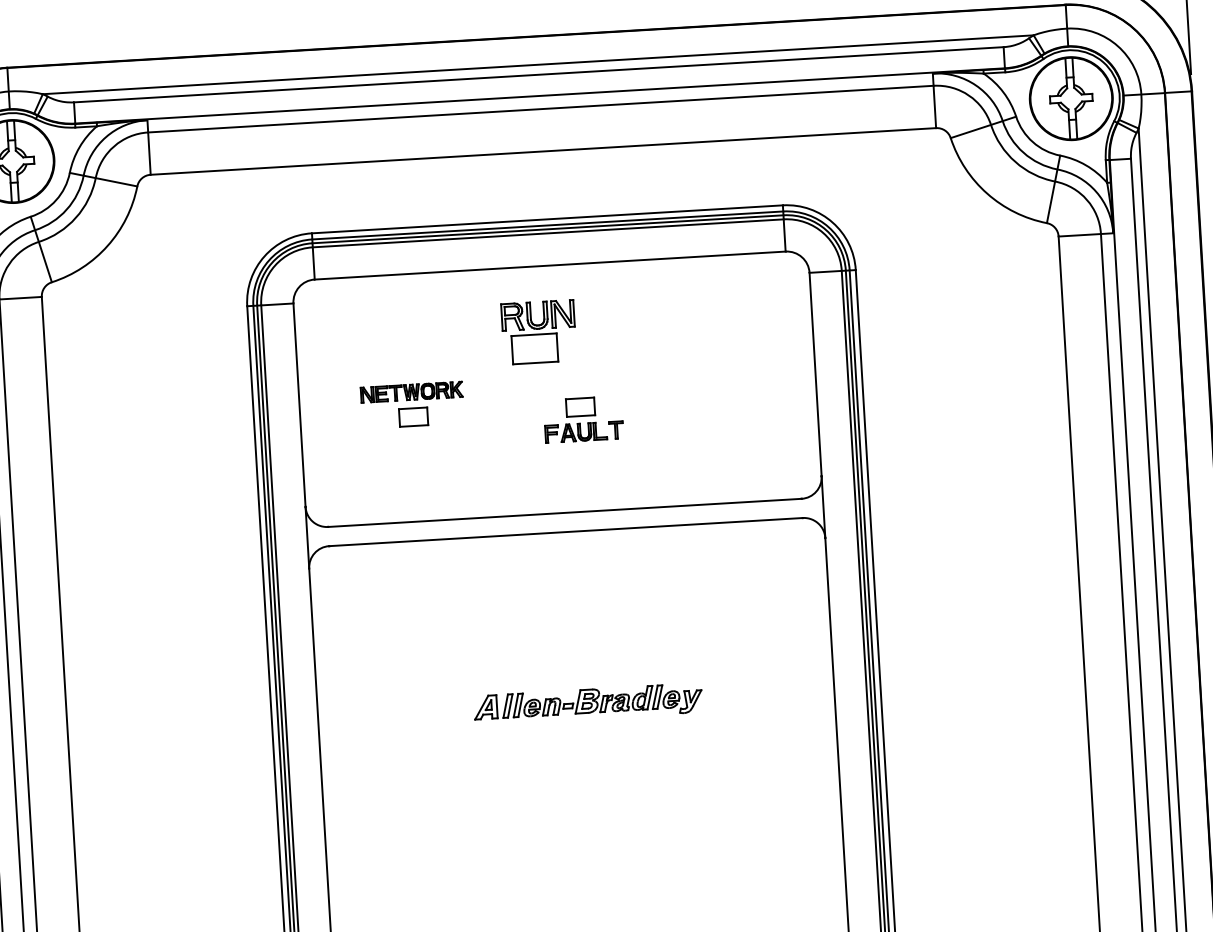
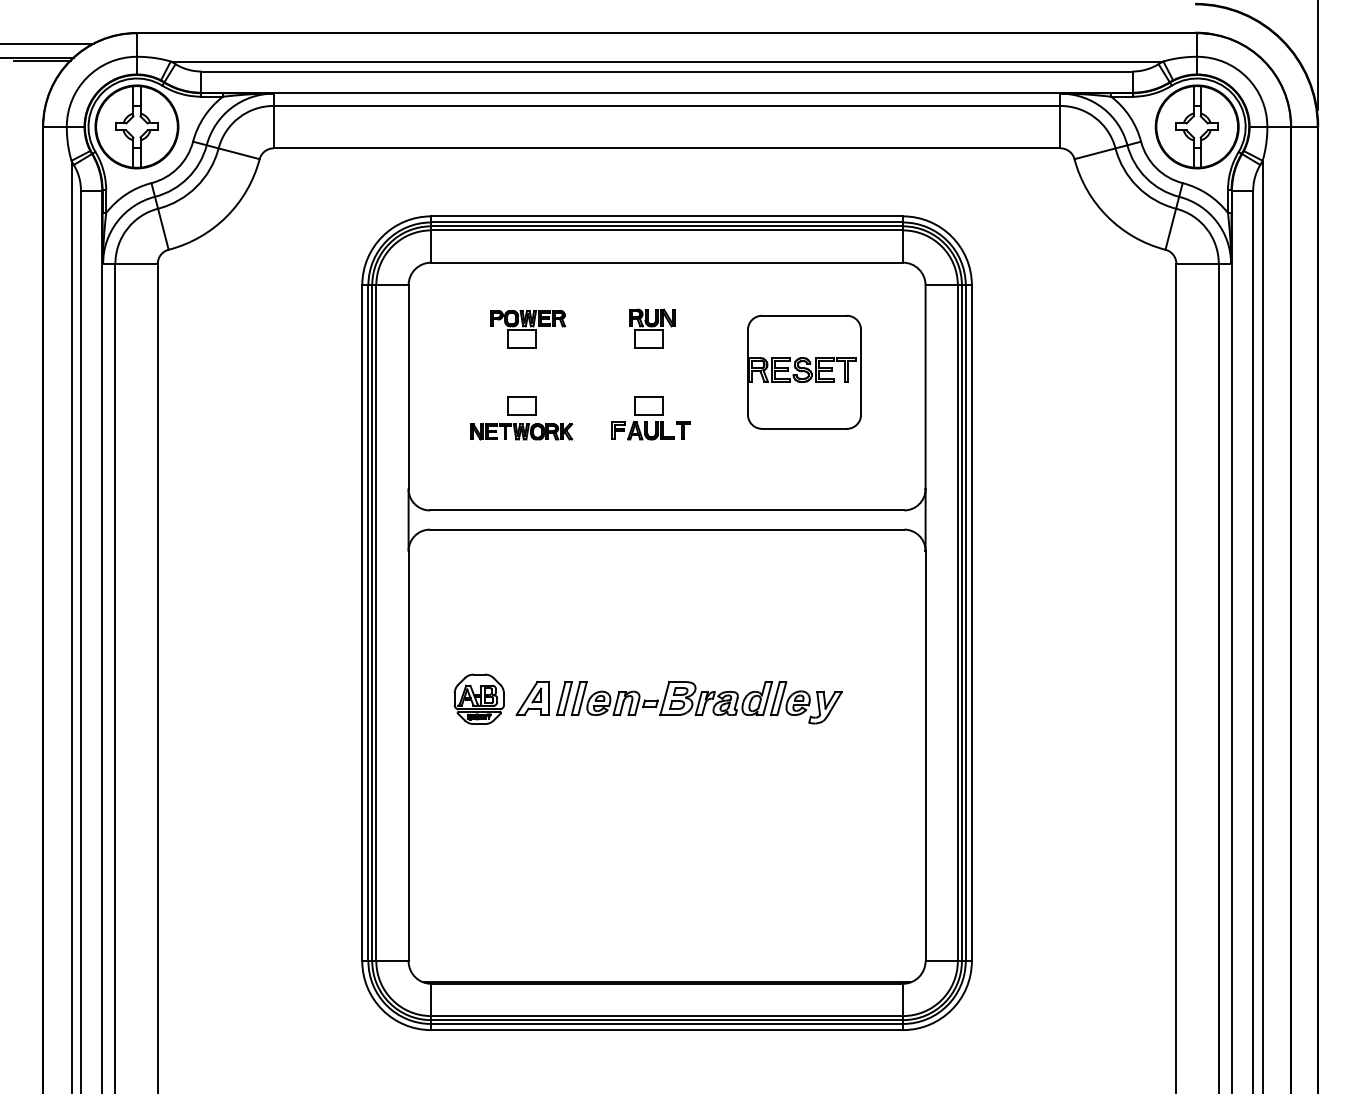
part: (539, 332) -> (652, 328), size x0.62
part: (414, 340) -> (527, 329), added
part: (693, 366) -> (804, 371), added
part: (411, 391) -> (521, 431), moved
part: (582, 419) -> (650, 418), moved
part: (587, 703) -> (678, 702), size x1.43
part: (387, 711) -> (478, 698), added

